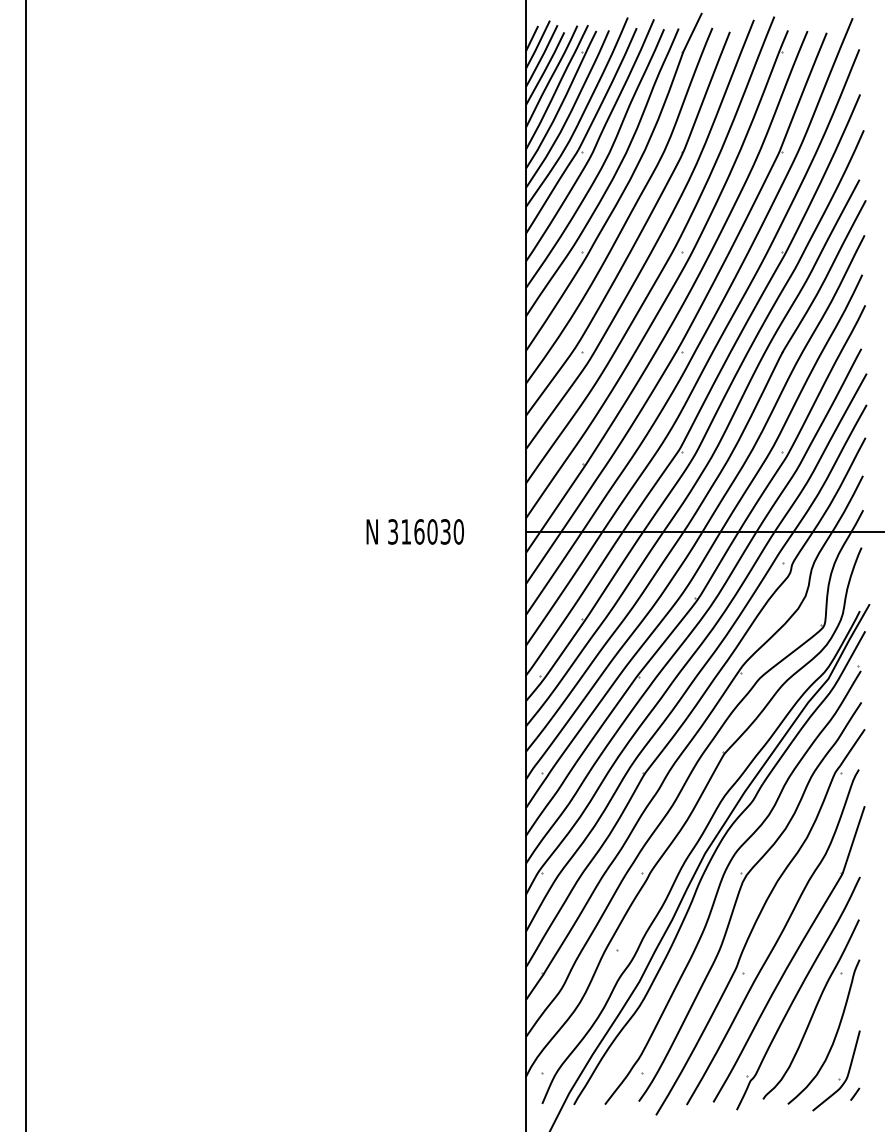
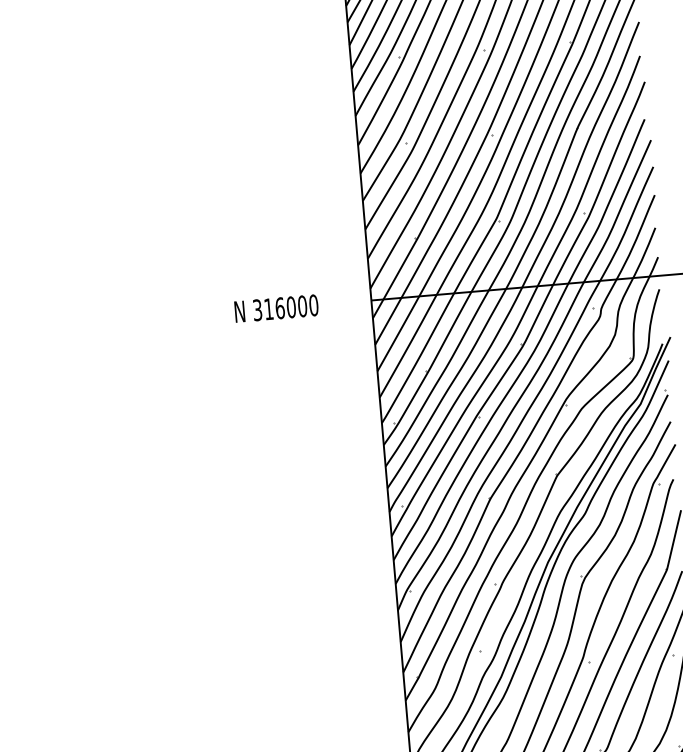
text: (445, 531) -> (302, 306), 316030 -> 316000

